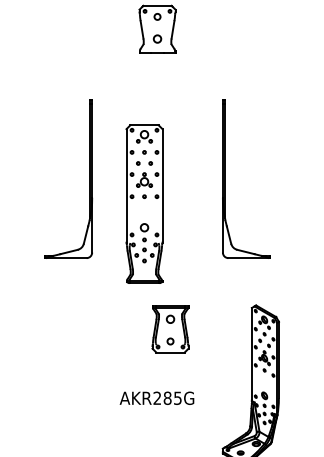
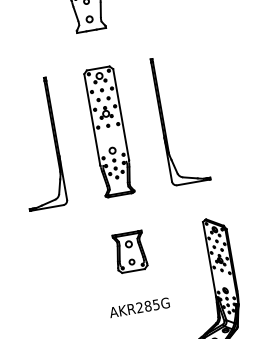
part: (144, 203) -> (109, 131), moved
part: (170, 329) -> (130, 252), moved

